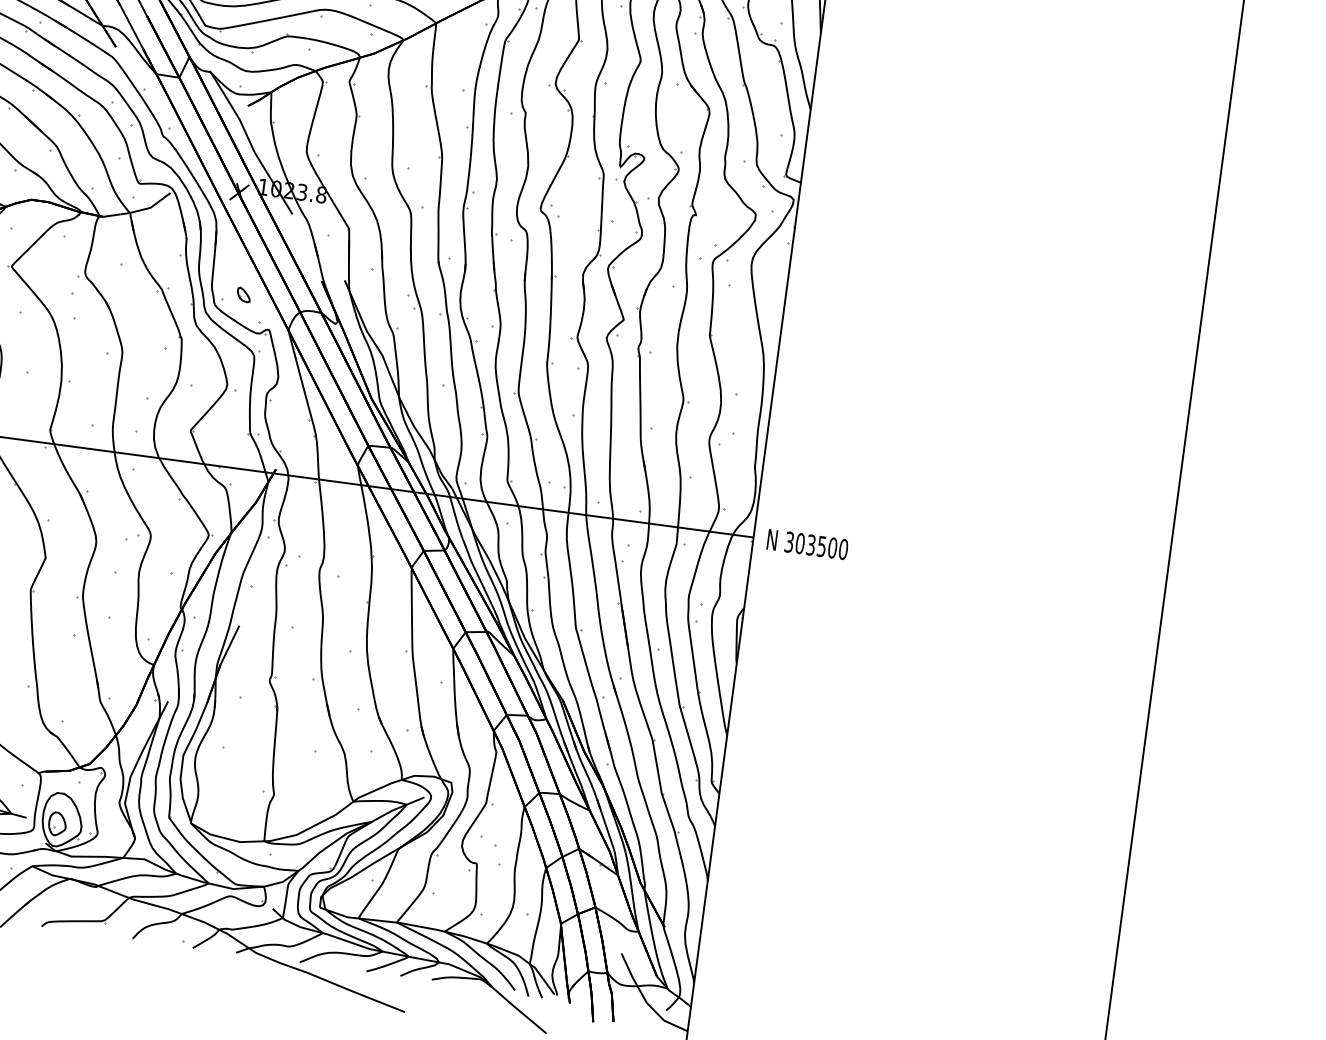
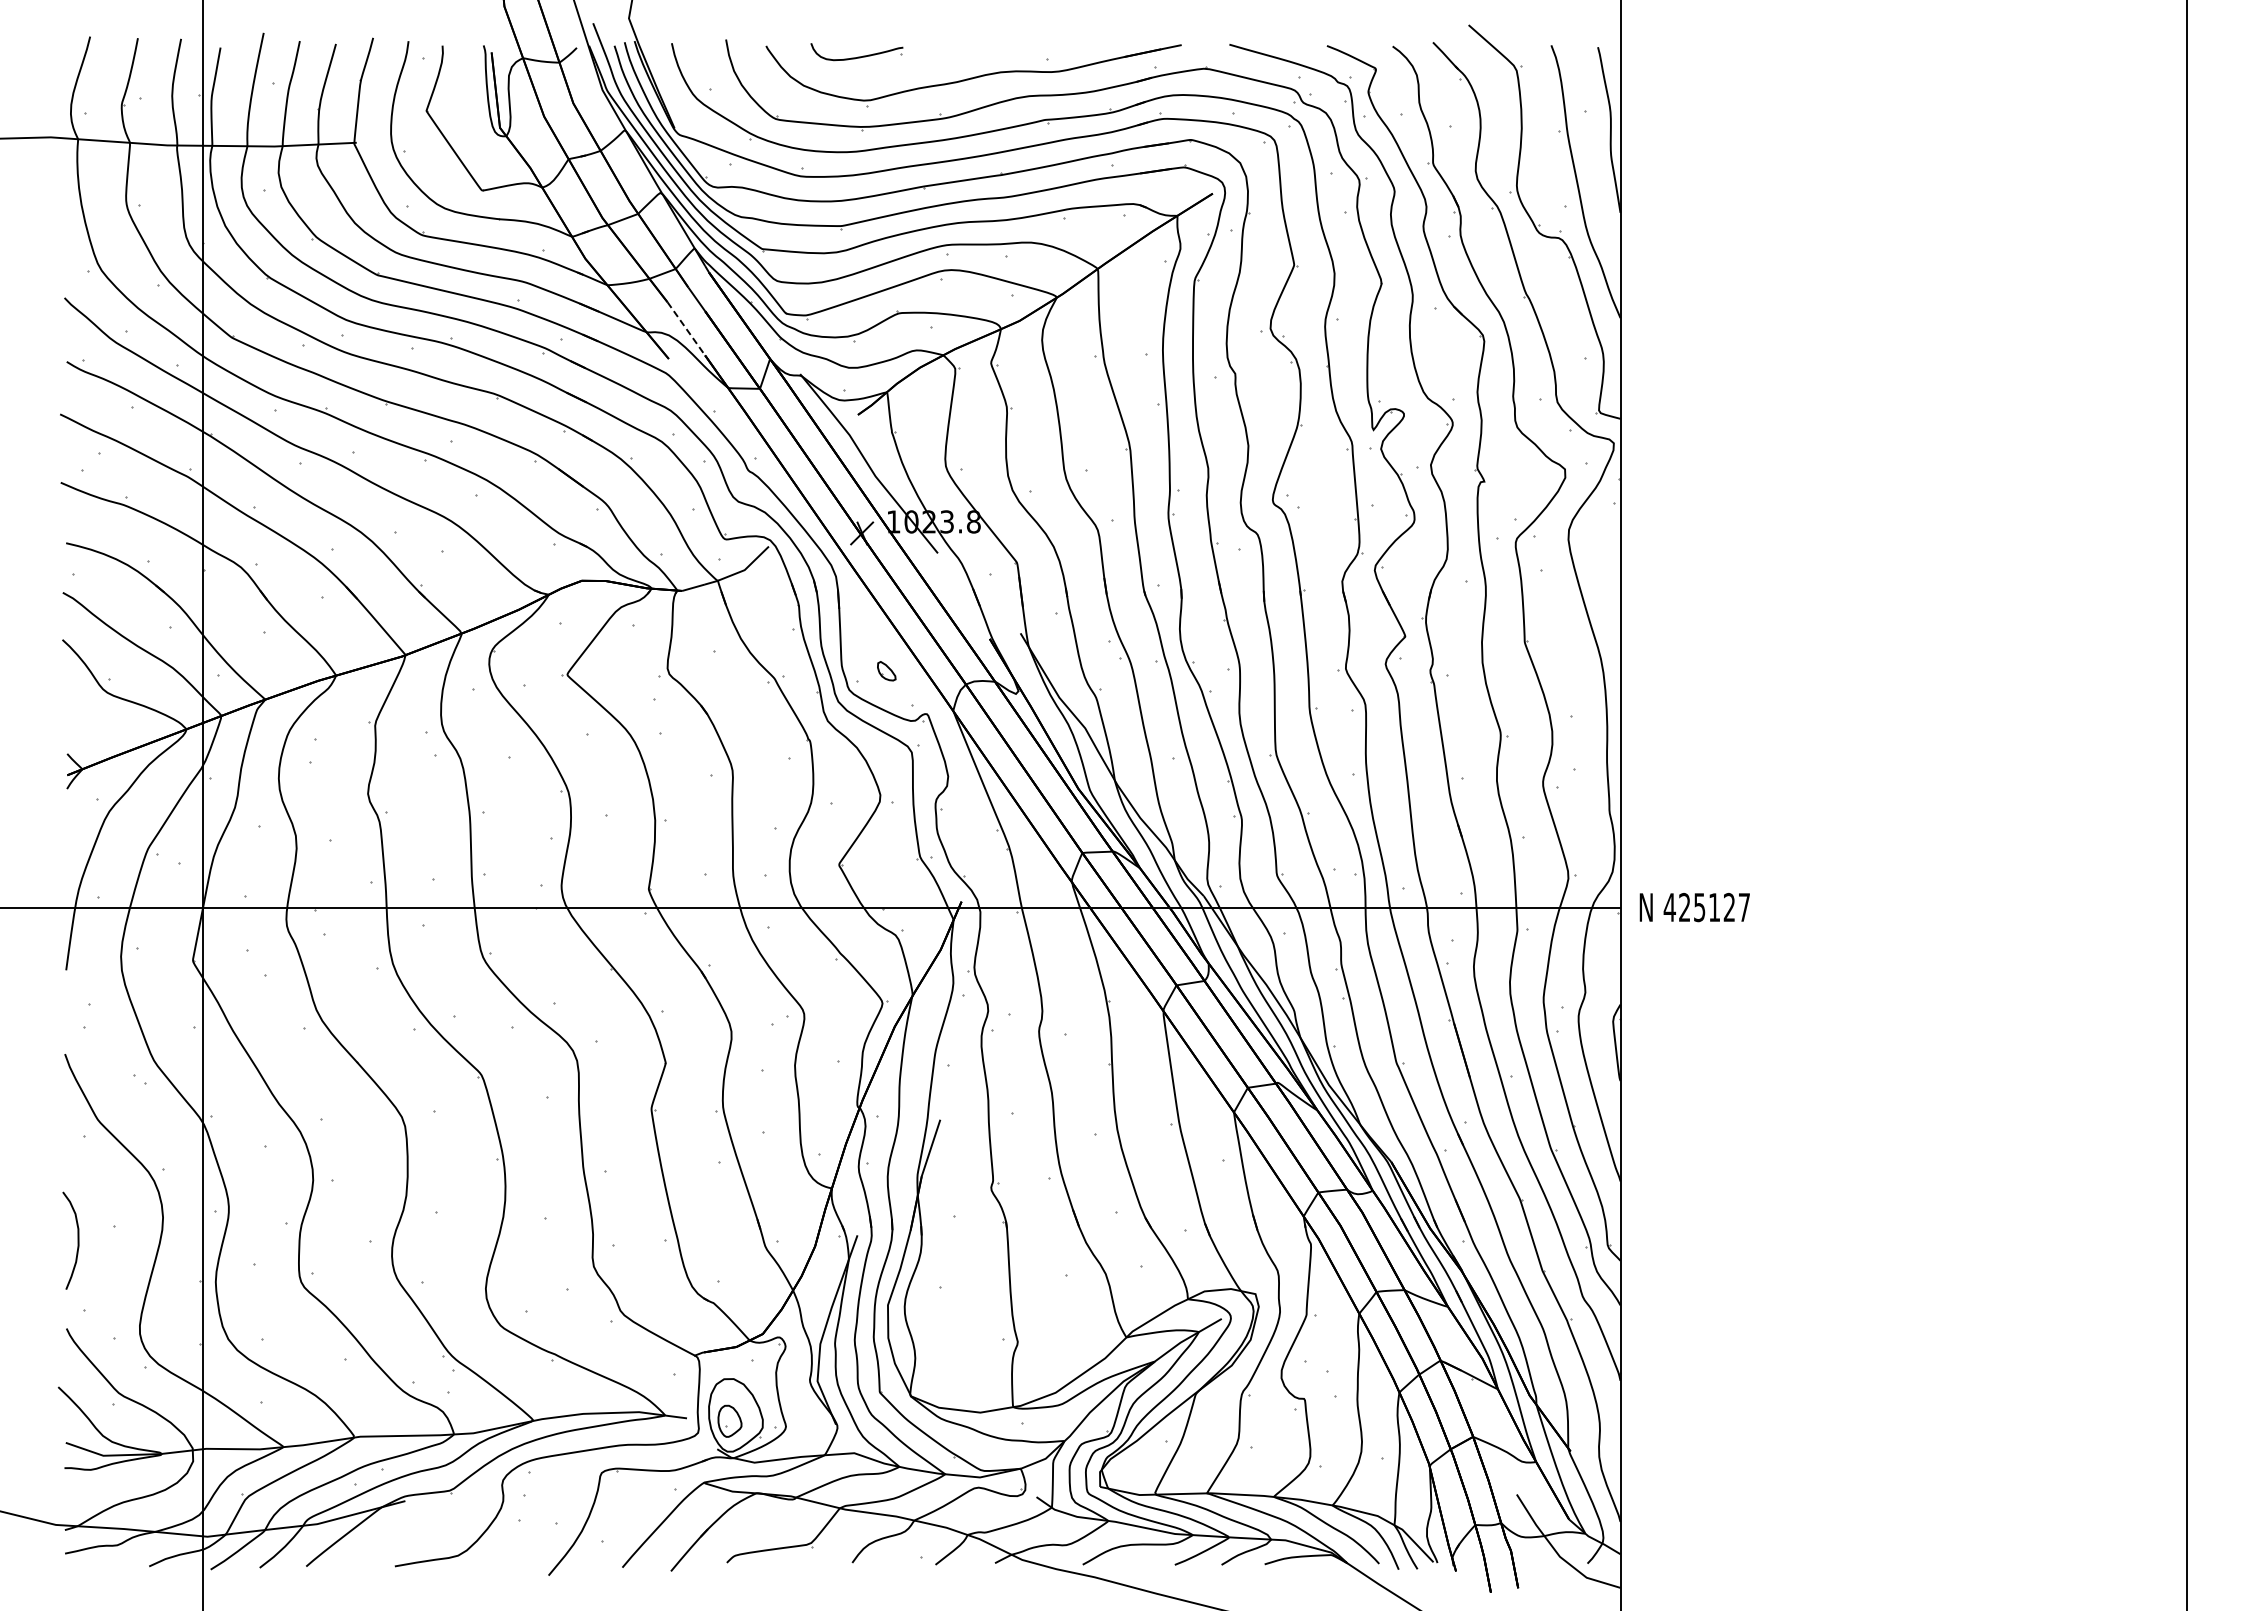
line: (131, 26) -> (686, 328), solid -> dashed
text: (816, 545) -> (1706, 907), 303500 -> 425127

